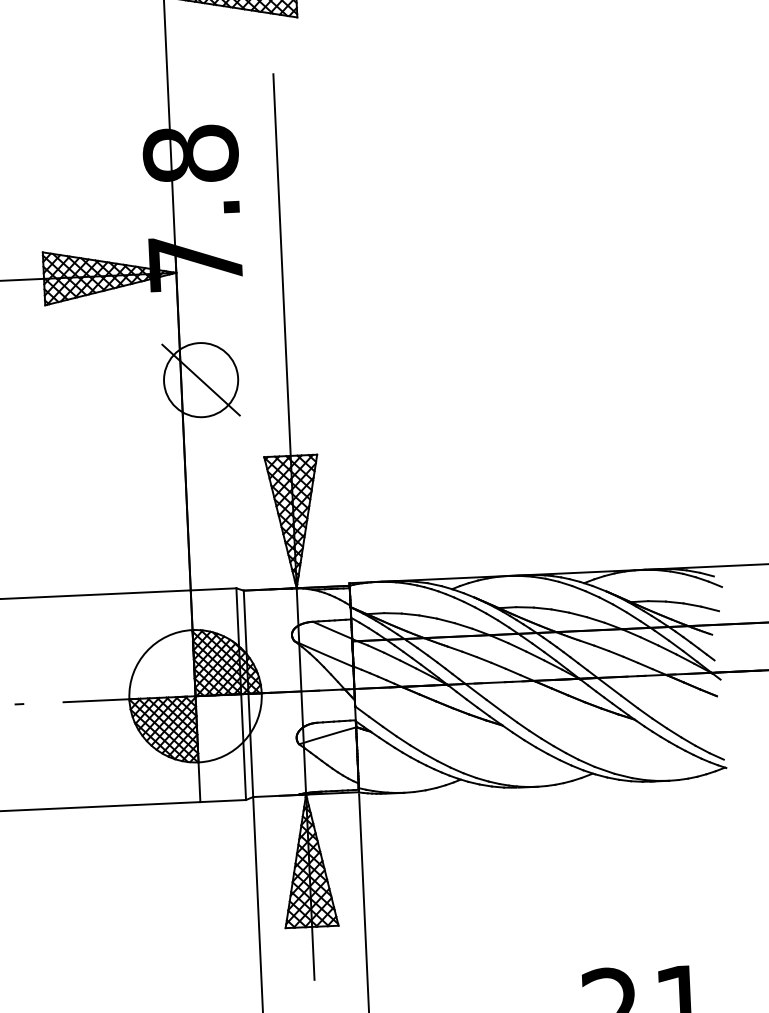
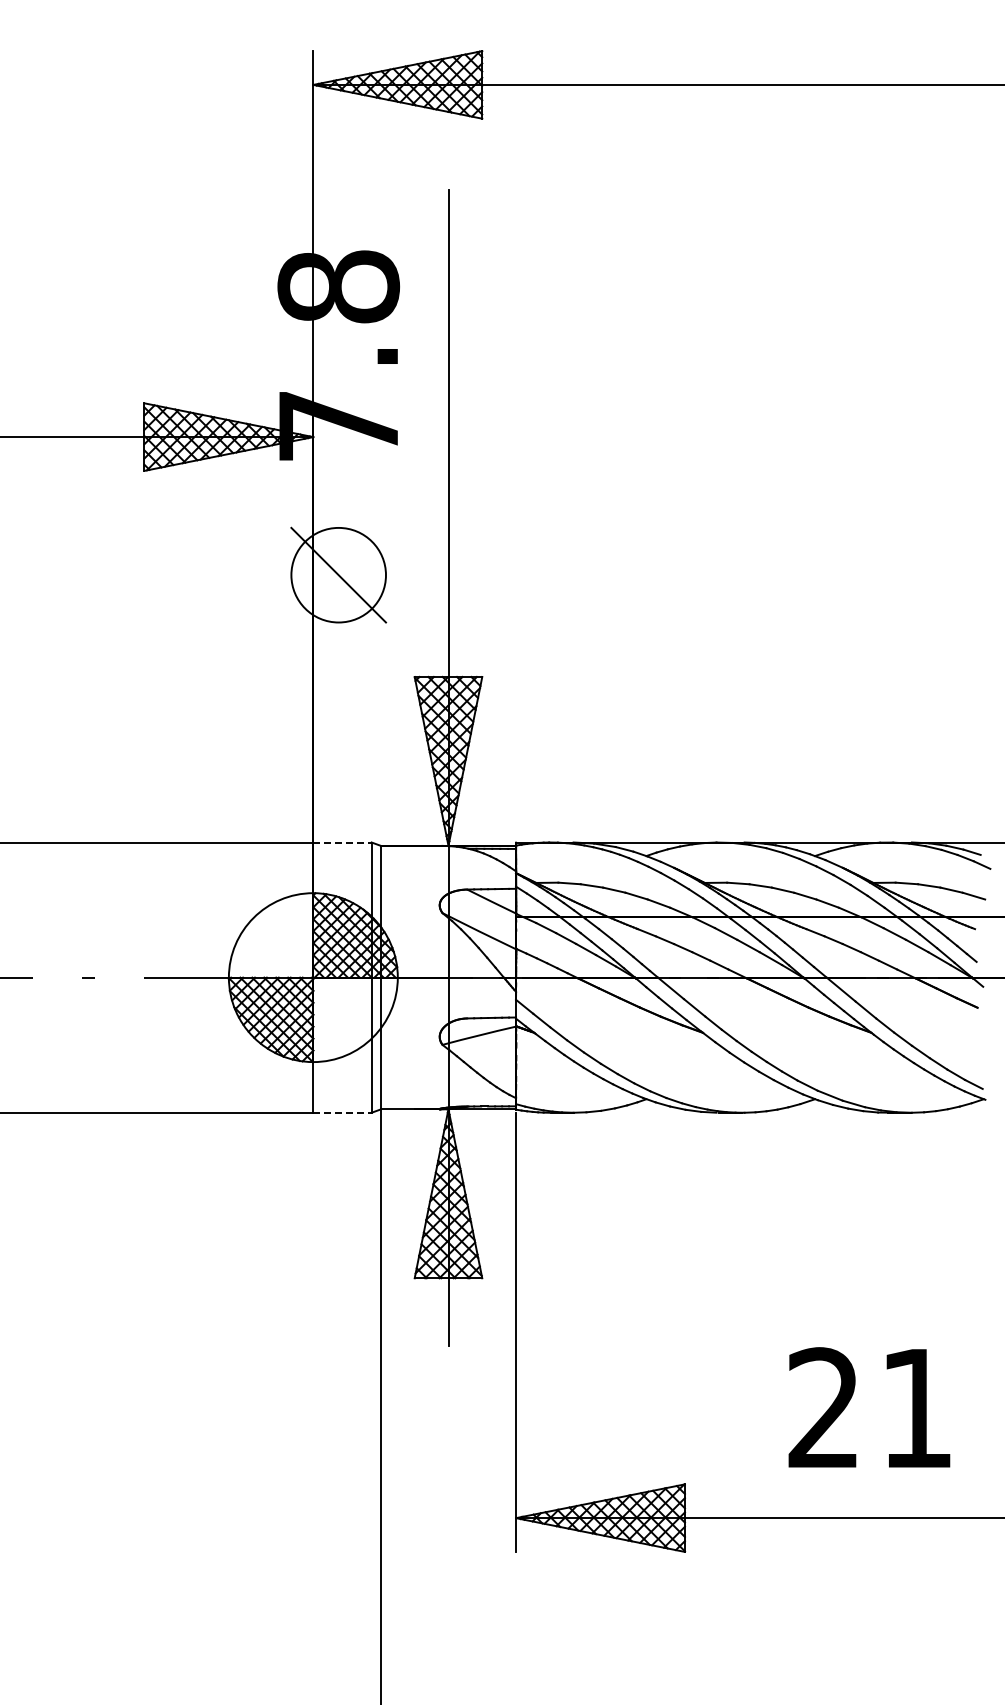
line: (214, 589) -> (343, 842), solid -> dashed
line: (223, 800) -> (343, 1112), solid -> dashed

